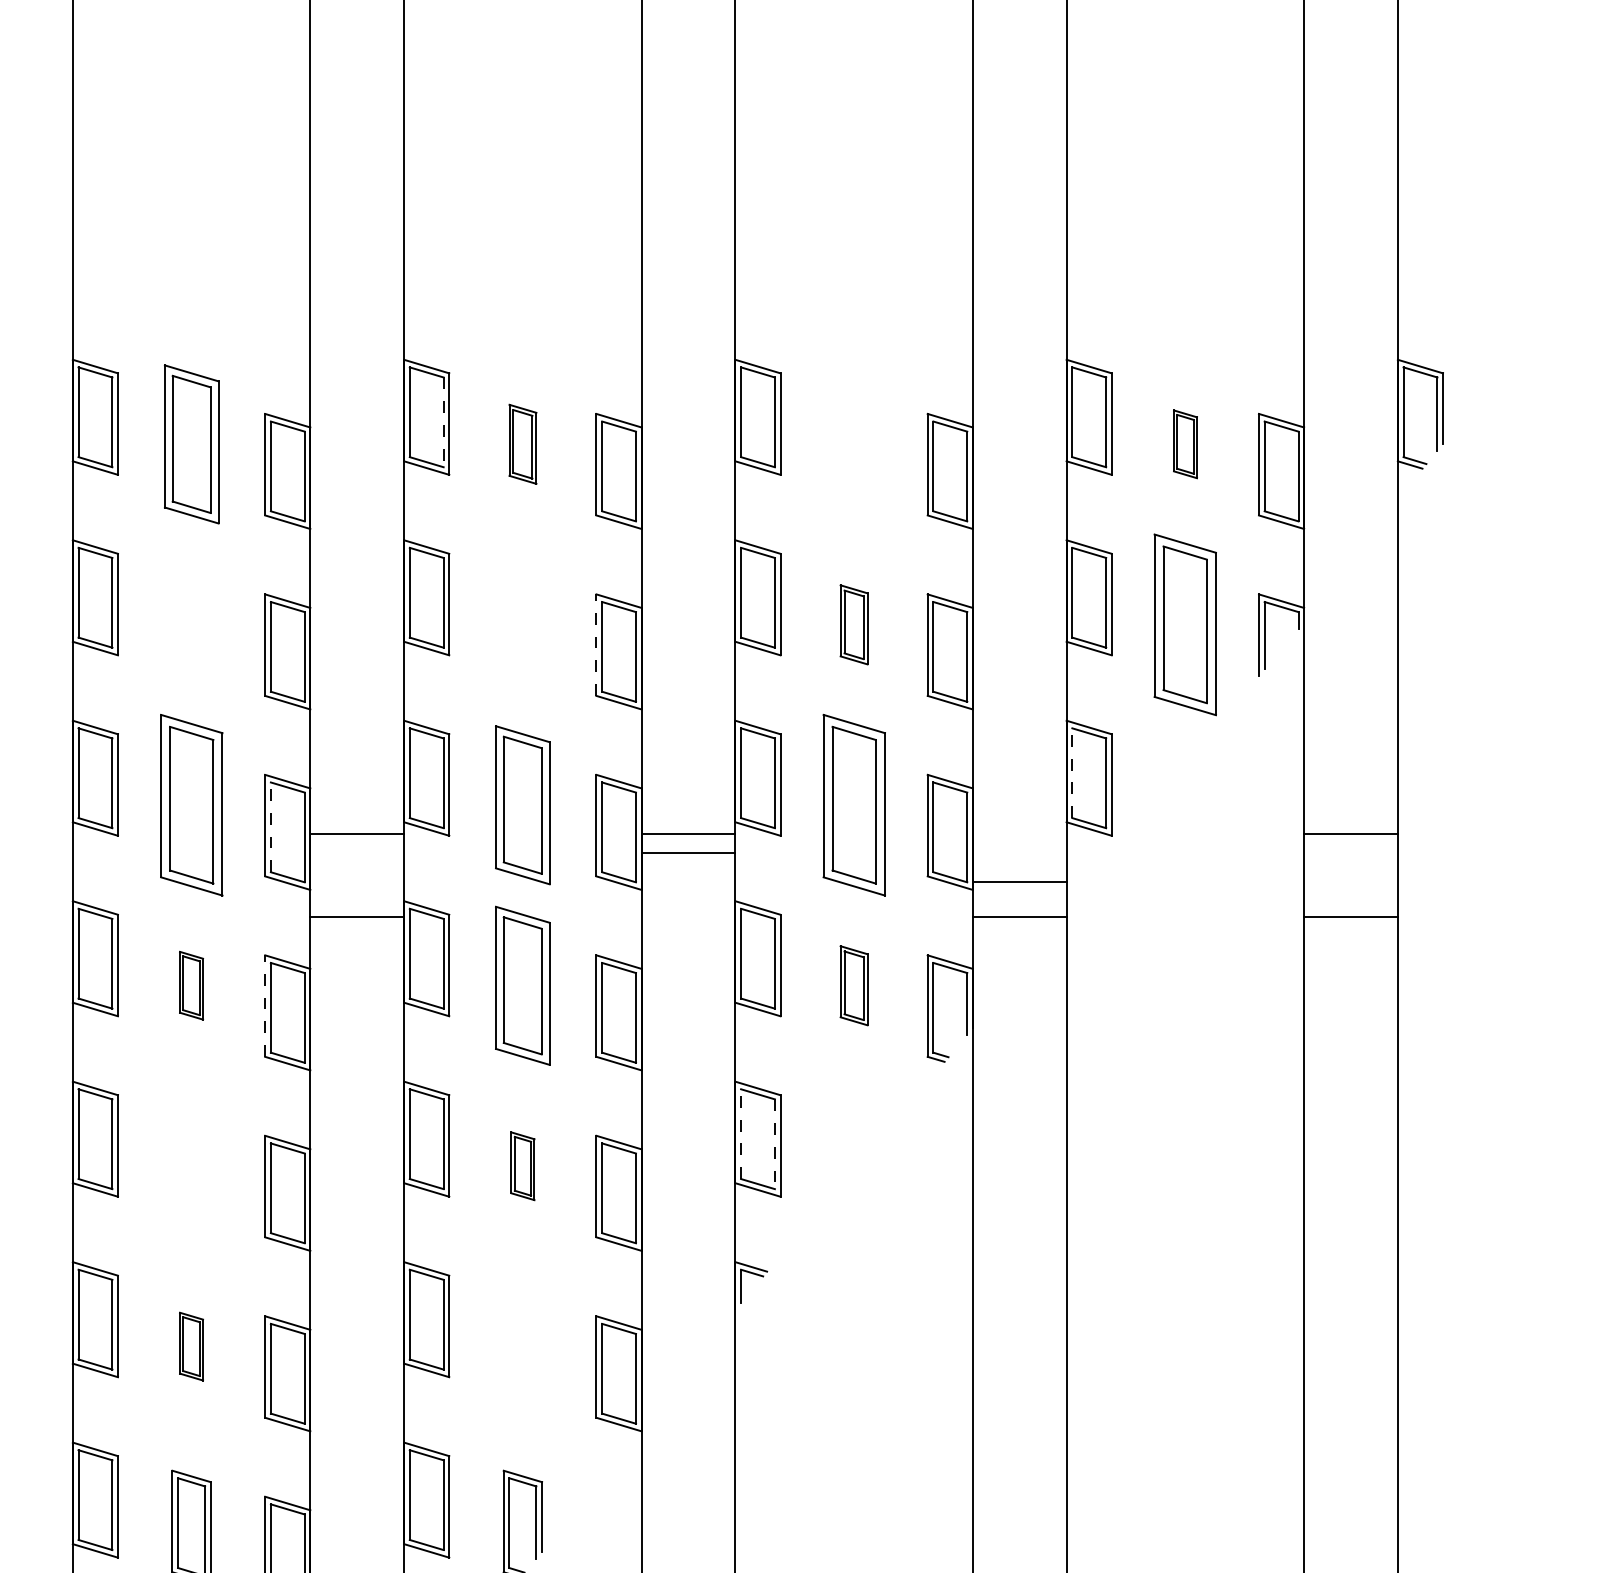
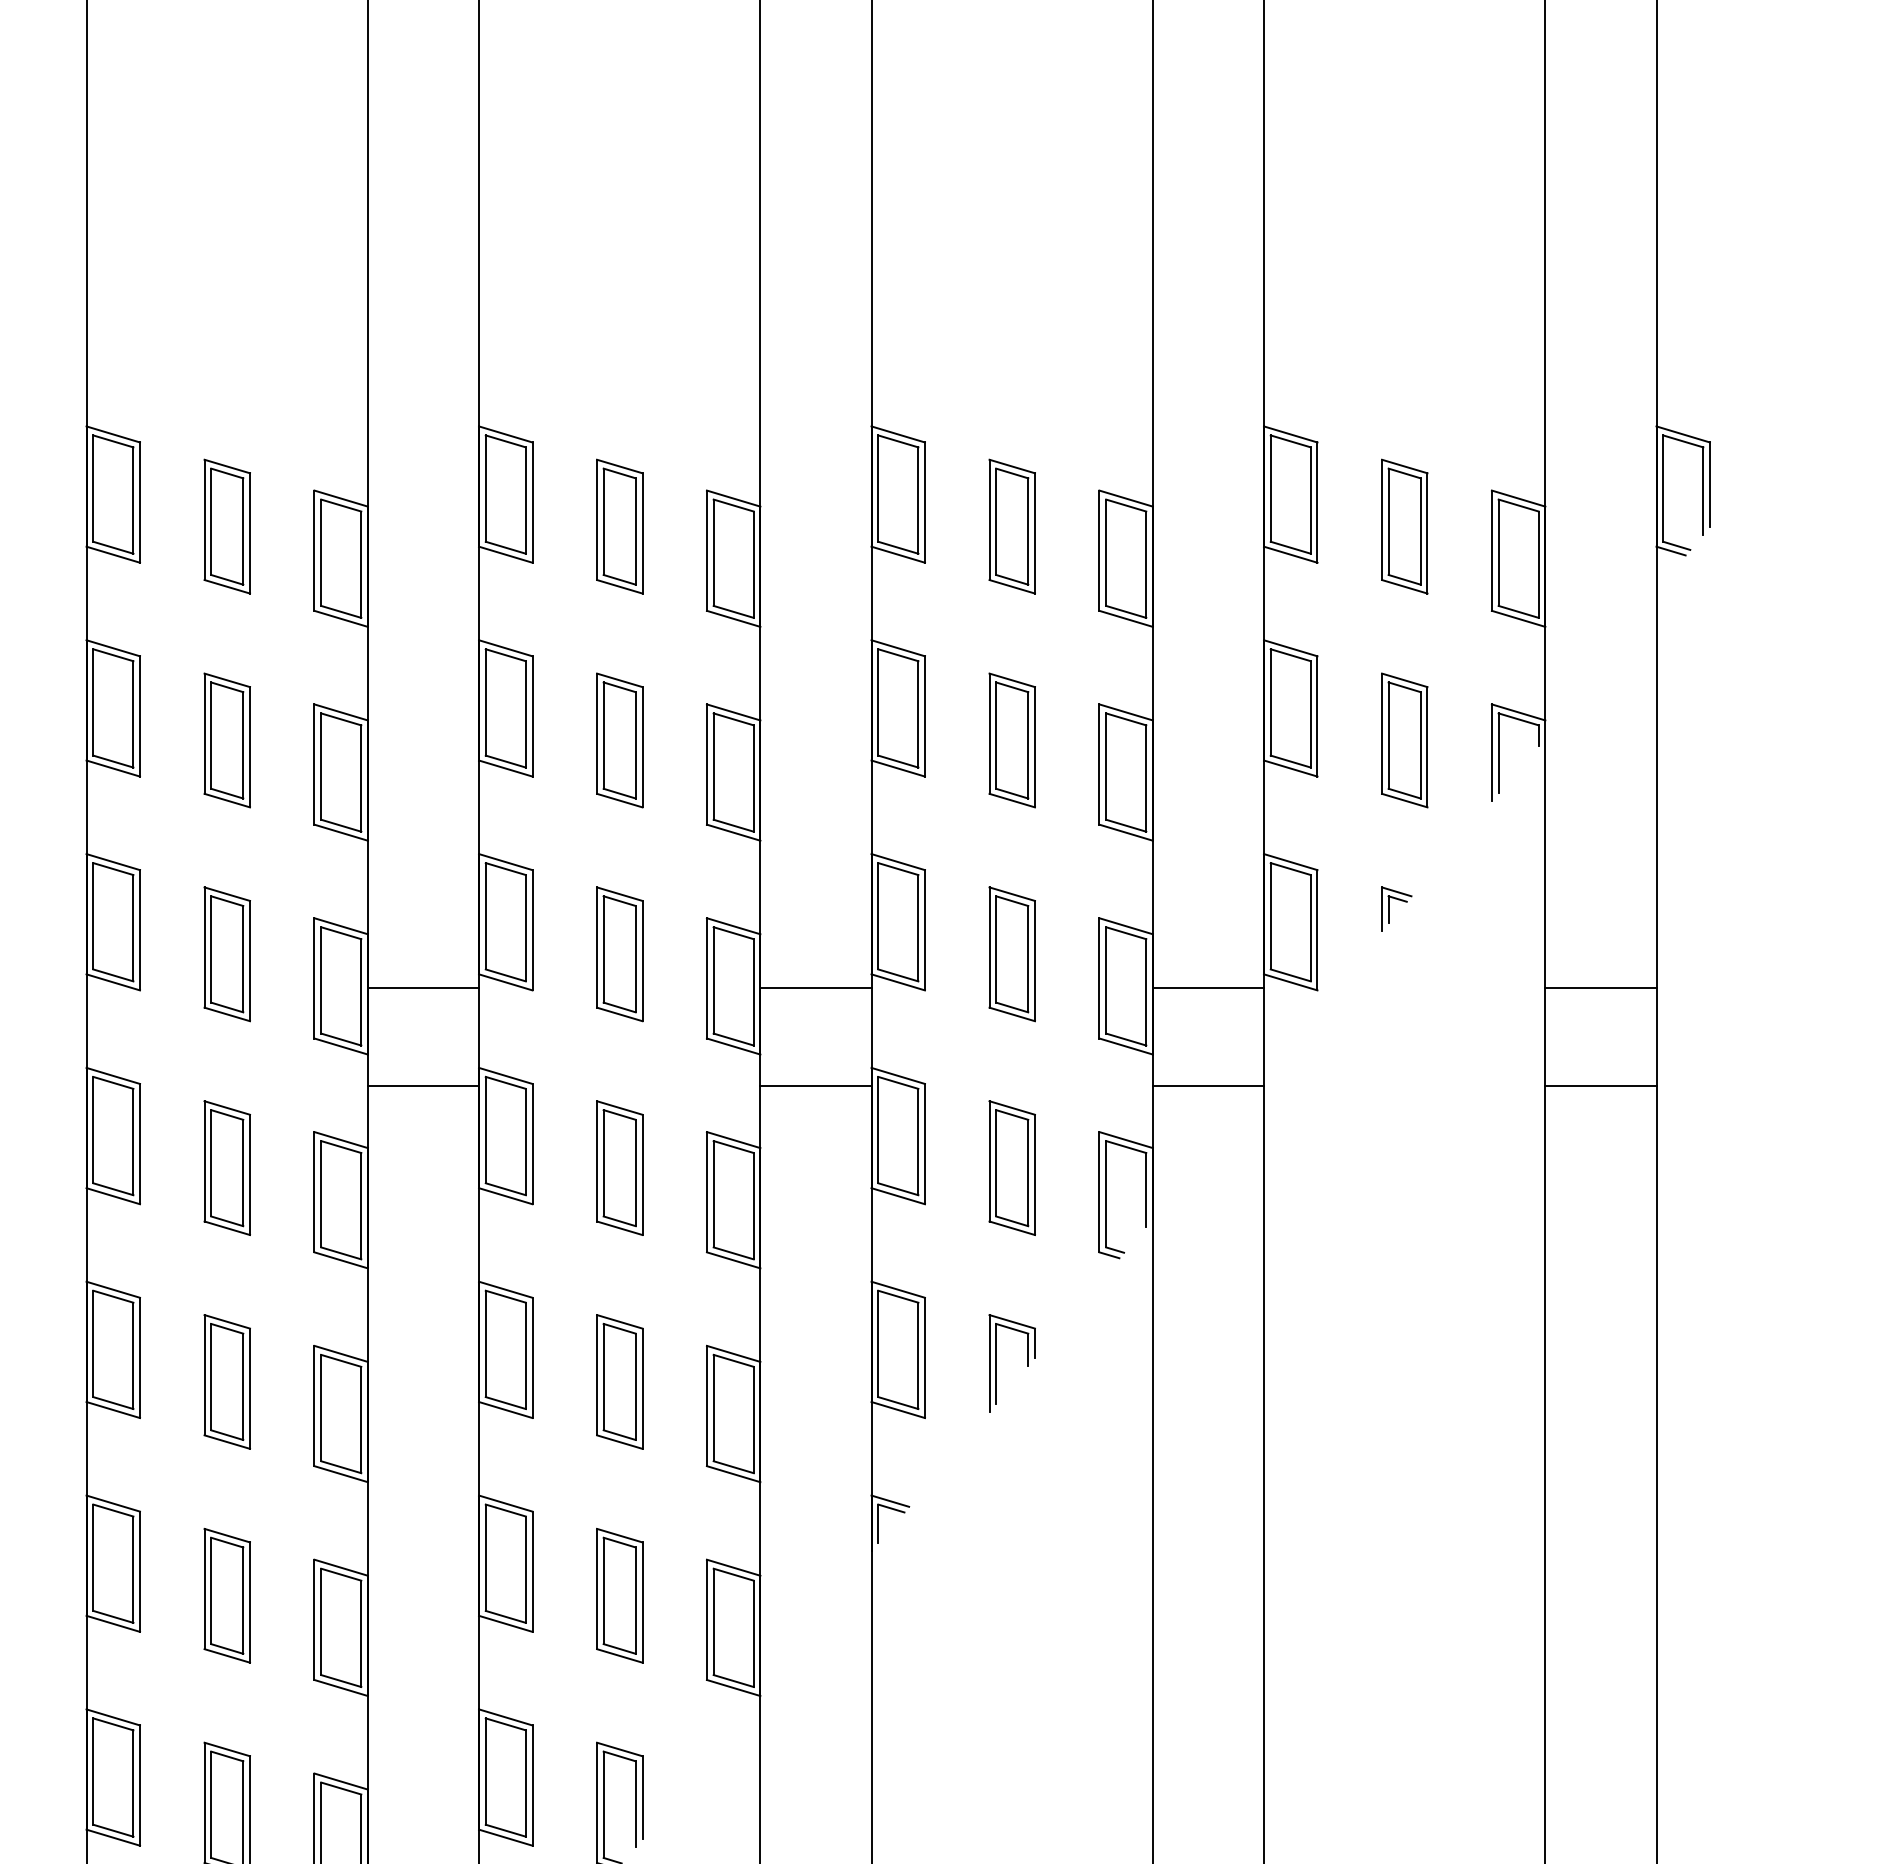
line: (443, 423) -> (525, 501), dashed -> solid
part: (190, 444) -> (226, 526), size x0.71
part: (522, 444) -> (619, 526), size x1.43
part: (853, 444) -> (1011, 526), added
part: (1185, 444) -> (1404, 526), size x1.67
part: (190, 624) -> (226, 740), added
part: (522, 624) -> (619, 740), added
part: (853, 624) -> (1011, 740), size x1.43
part: (1185, 624) -> (1404, 740), size x0.62
line: (596, 645) -> (706, 764), dashed -> solid
part: (1172, 766) -> (1389, 908), added
line: (1072, 772) -> (1270, 915), dashed -> solid
part: (190, 805) -> (226, 954), size x0.62
part: (522, 805) -> (619, 954), size x0.71
part: (853, 805) -> (1011, 954), size x0.62
line: (271, 826) -> (321, 979), dashed -> solid
line: (688, 852) -> (815, 1086), moved
line: (1019, 882) -> (1208, 987), moved
part: (190, 985) -> (226, 1167), size x1.67
part: (522, 985) -> (619, 1167), size x0.71
part: (853, 985) -> (1011, 1167), size x1.43
line: (265, 1005) -> (314, 1191), dashed -> solid
line: (741, 1133) -> (878, 1343), dashed -> solid
line: (775, 1144) -> (918, 1356), dashed -> solid
part: (840, 1150) -> (996, 1363), added
part: (190, 1165) -> (226, 1381), added
part: (522, 1165) -> (619, 1381), size x1.67
part: (190, 1346) -> (226, 1595), size x1.67
part: (522, 1346) -> (619, 1595), added

